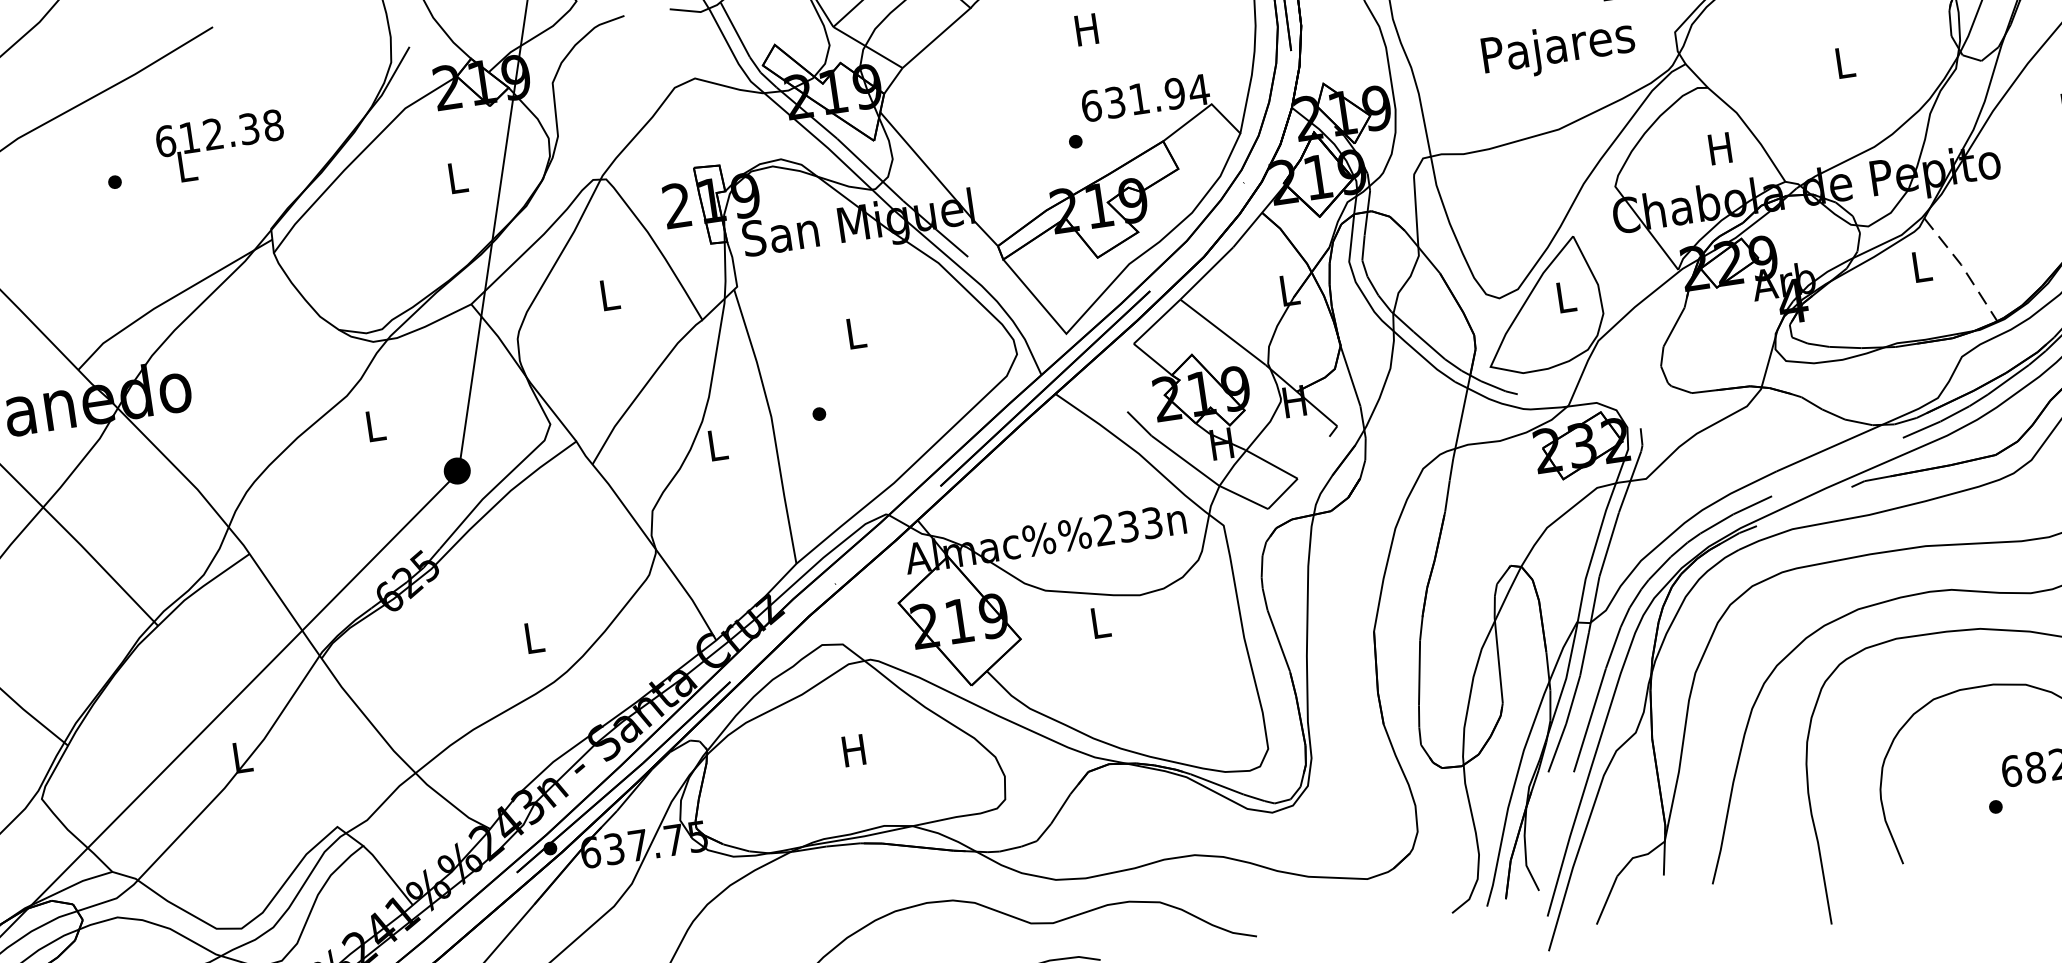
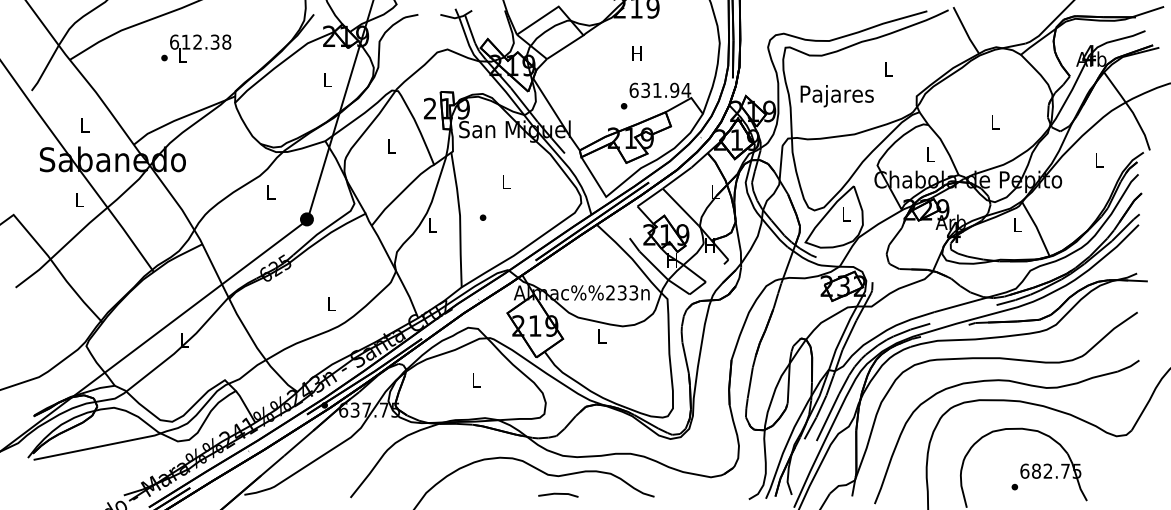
text: (1557, 50) -> (836, 96), moved
text: (221, 146) -> (200, 48), moved
text: (1719, 148) -> (929, 154), H -> L
line: (1963, 267) -> (1037, 228), dashed -> solid
text: (853, 751) -> (475, 380), H -> L

